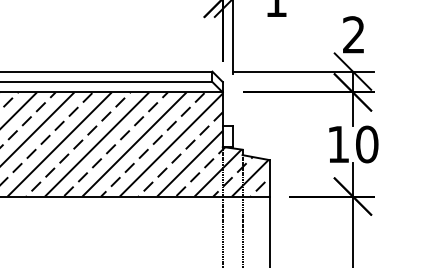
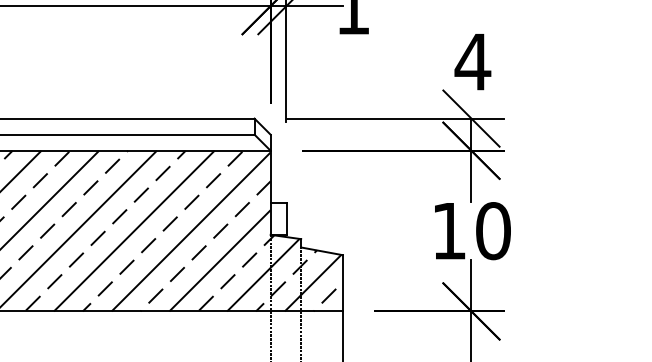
text: (353, 34) -> (472, 61), 2 -> 4

